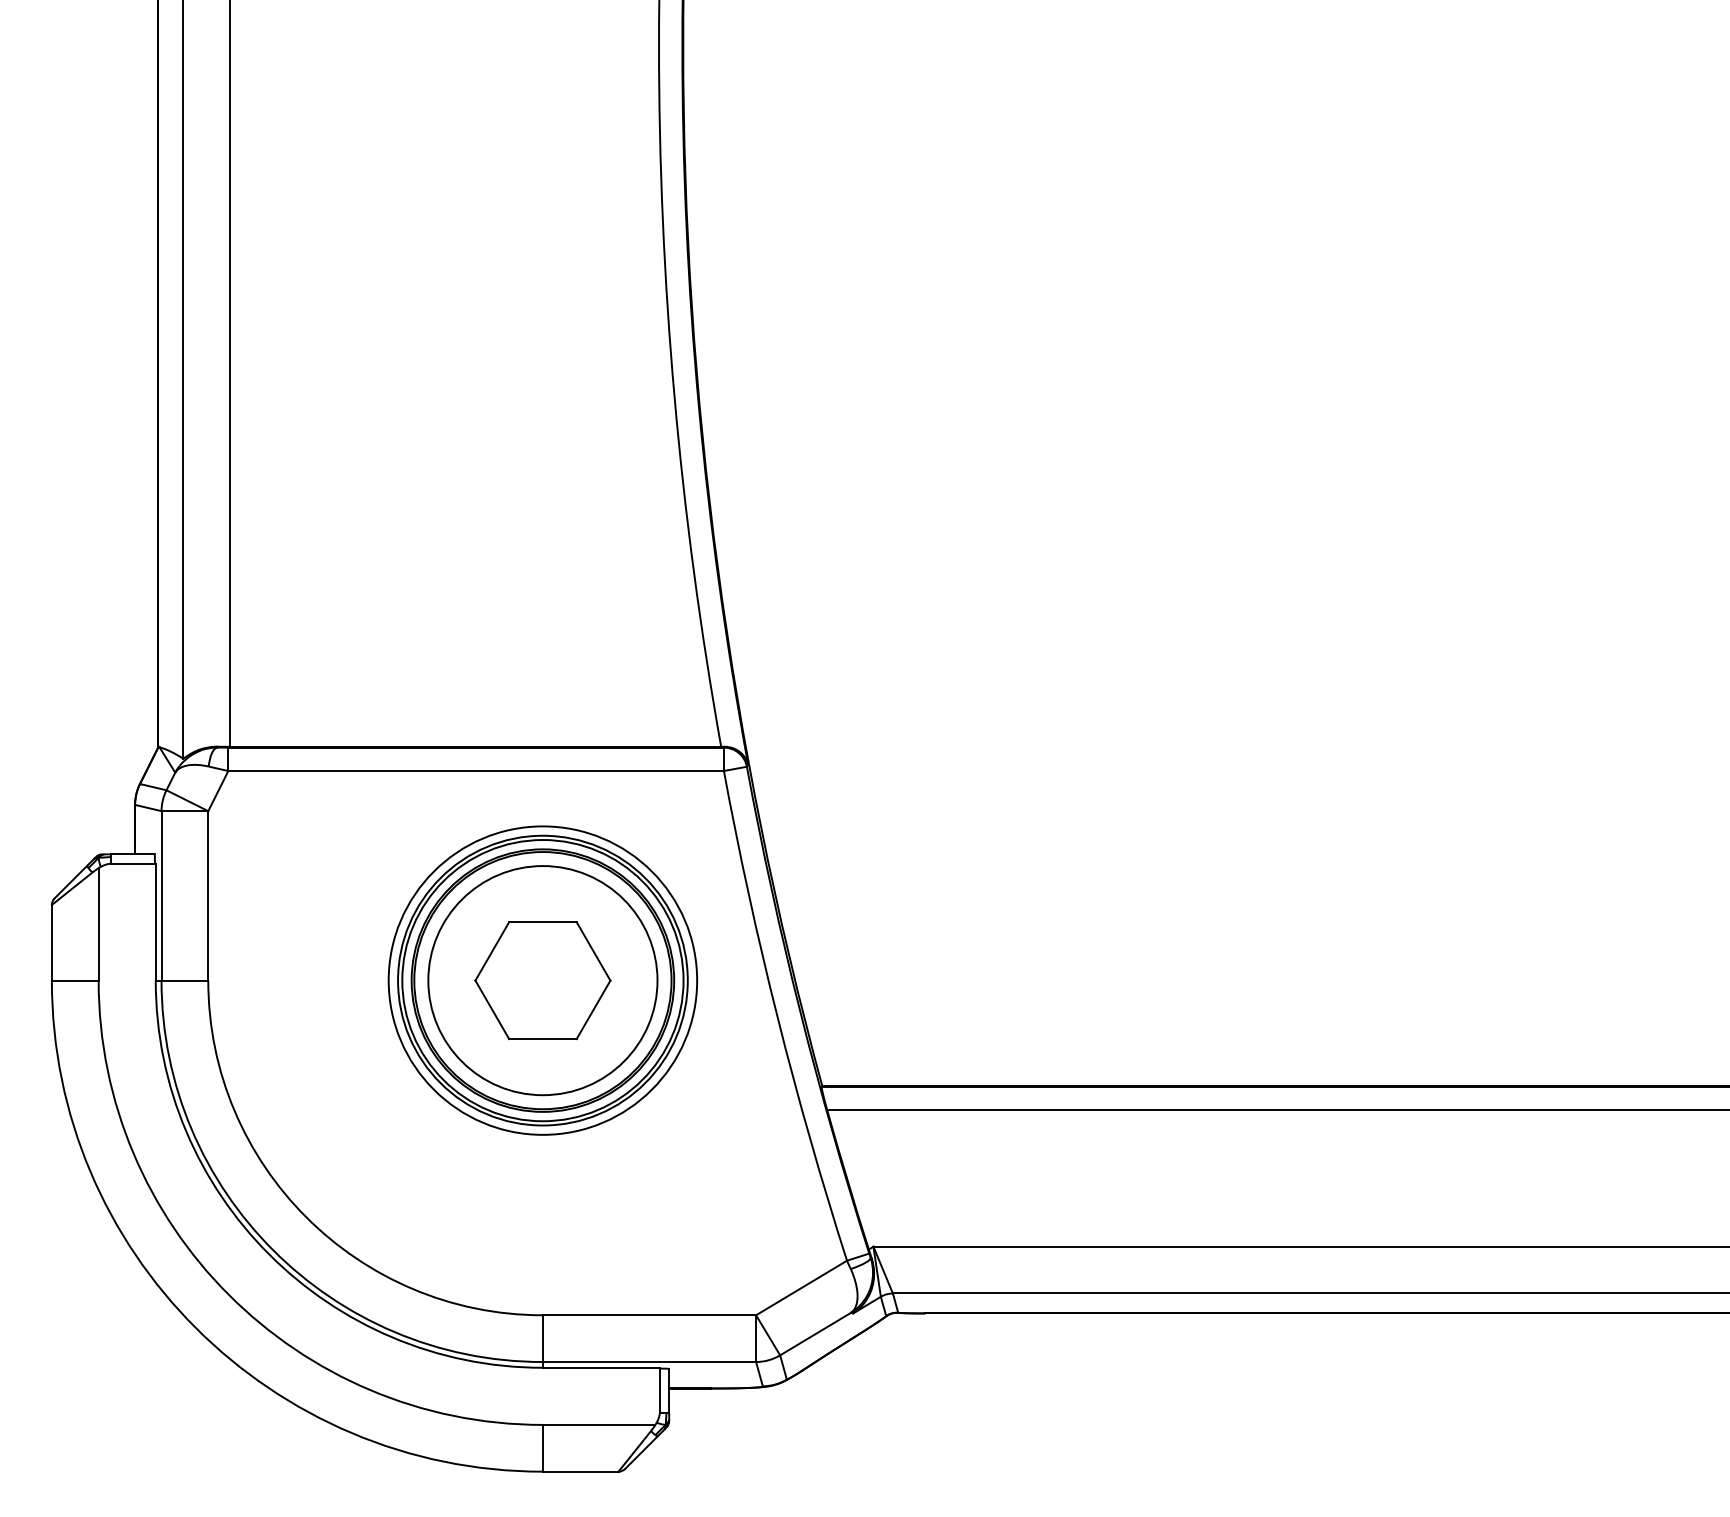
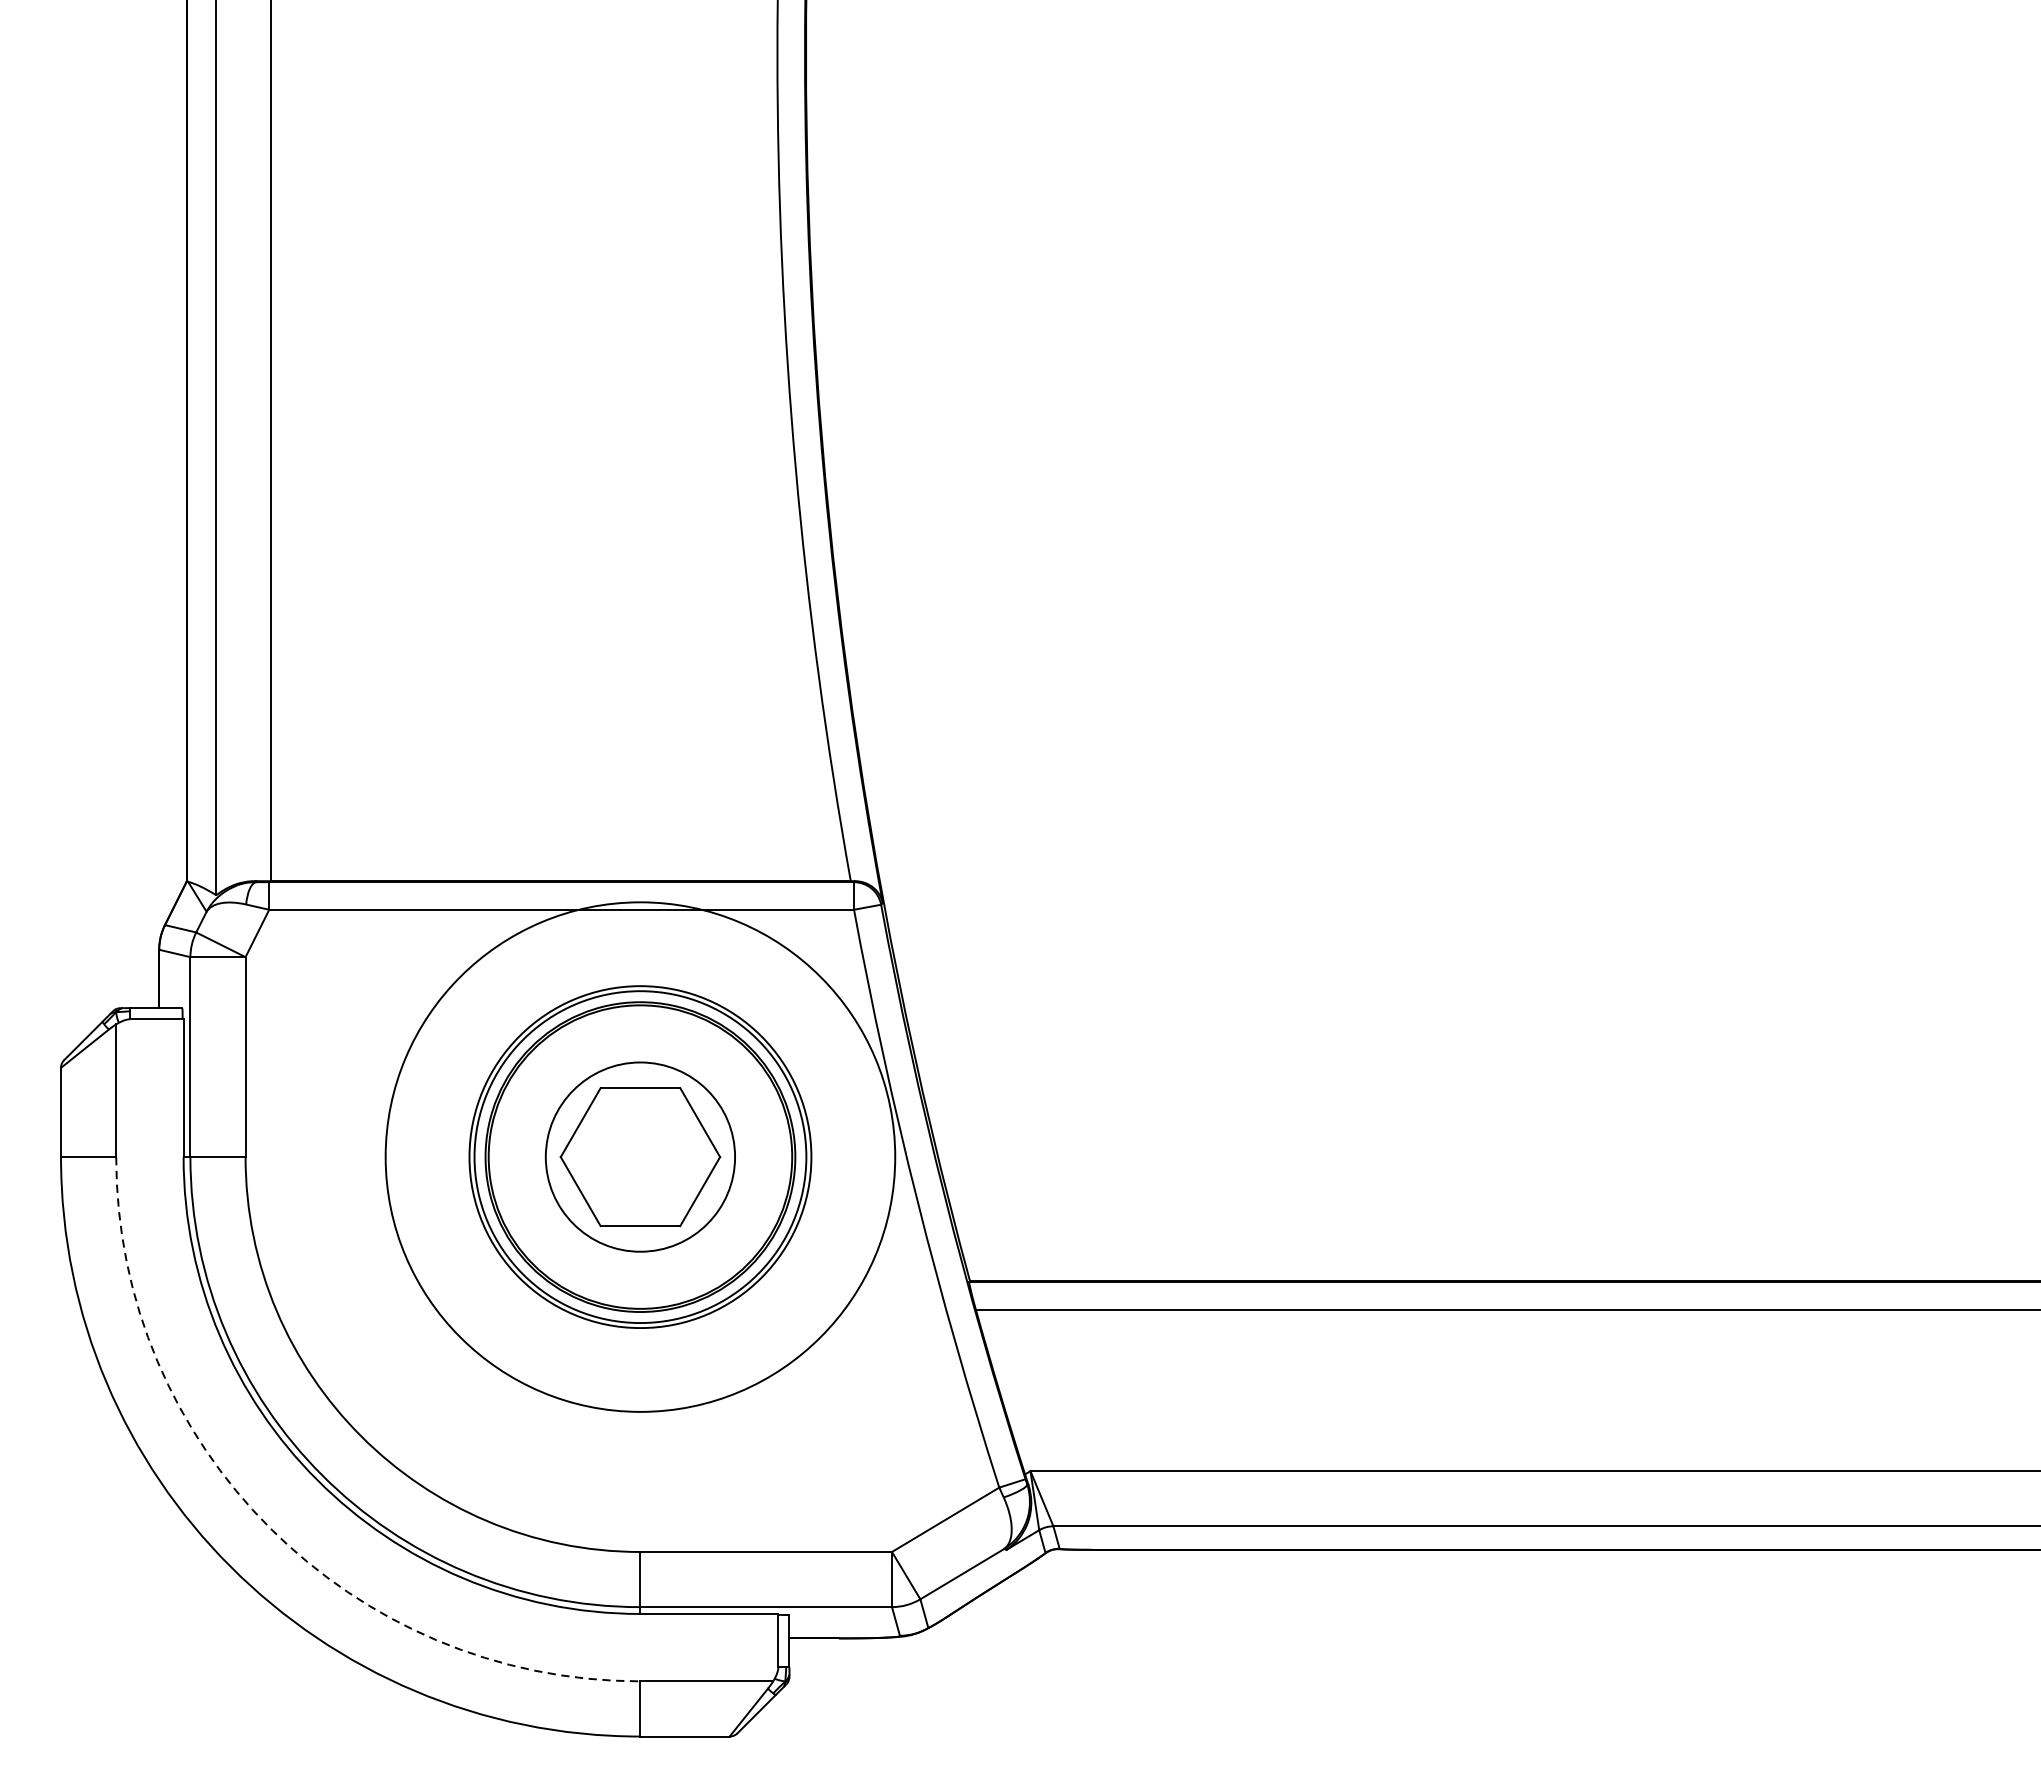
circle: (542, 980) -> (639, 1156), size x0.7
circle: (542, 980) -> (639, 1156), size x1.4
arc: (228, 1294) -> (269, 1527), solid -> dashed

